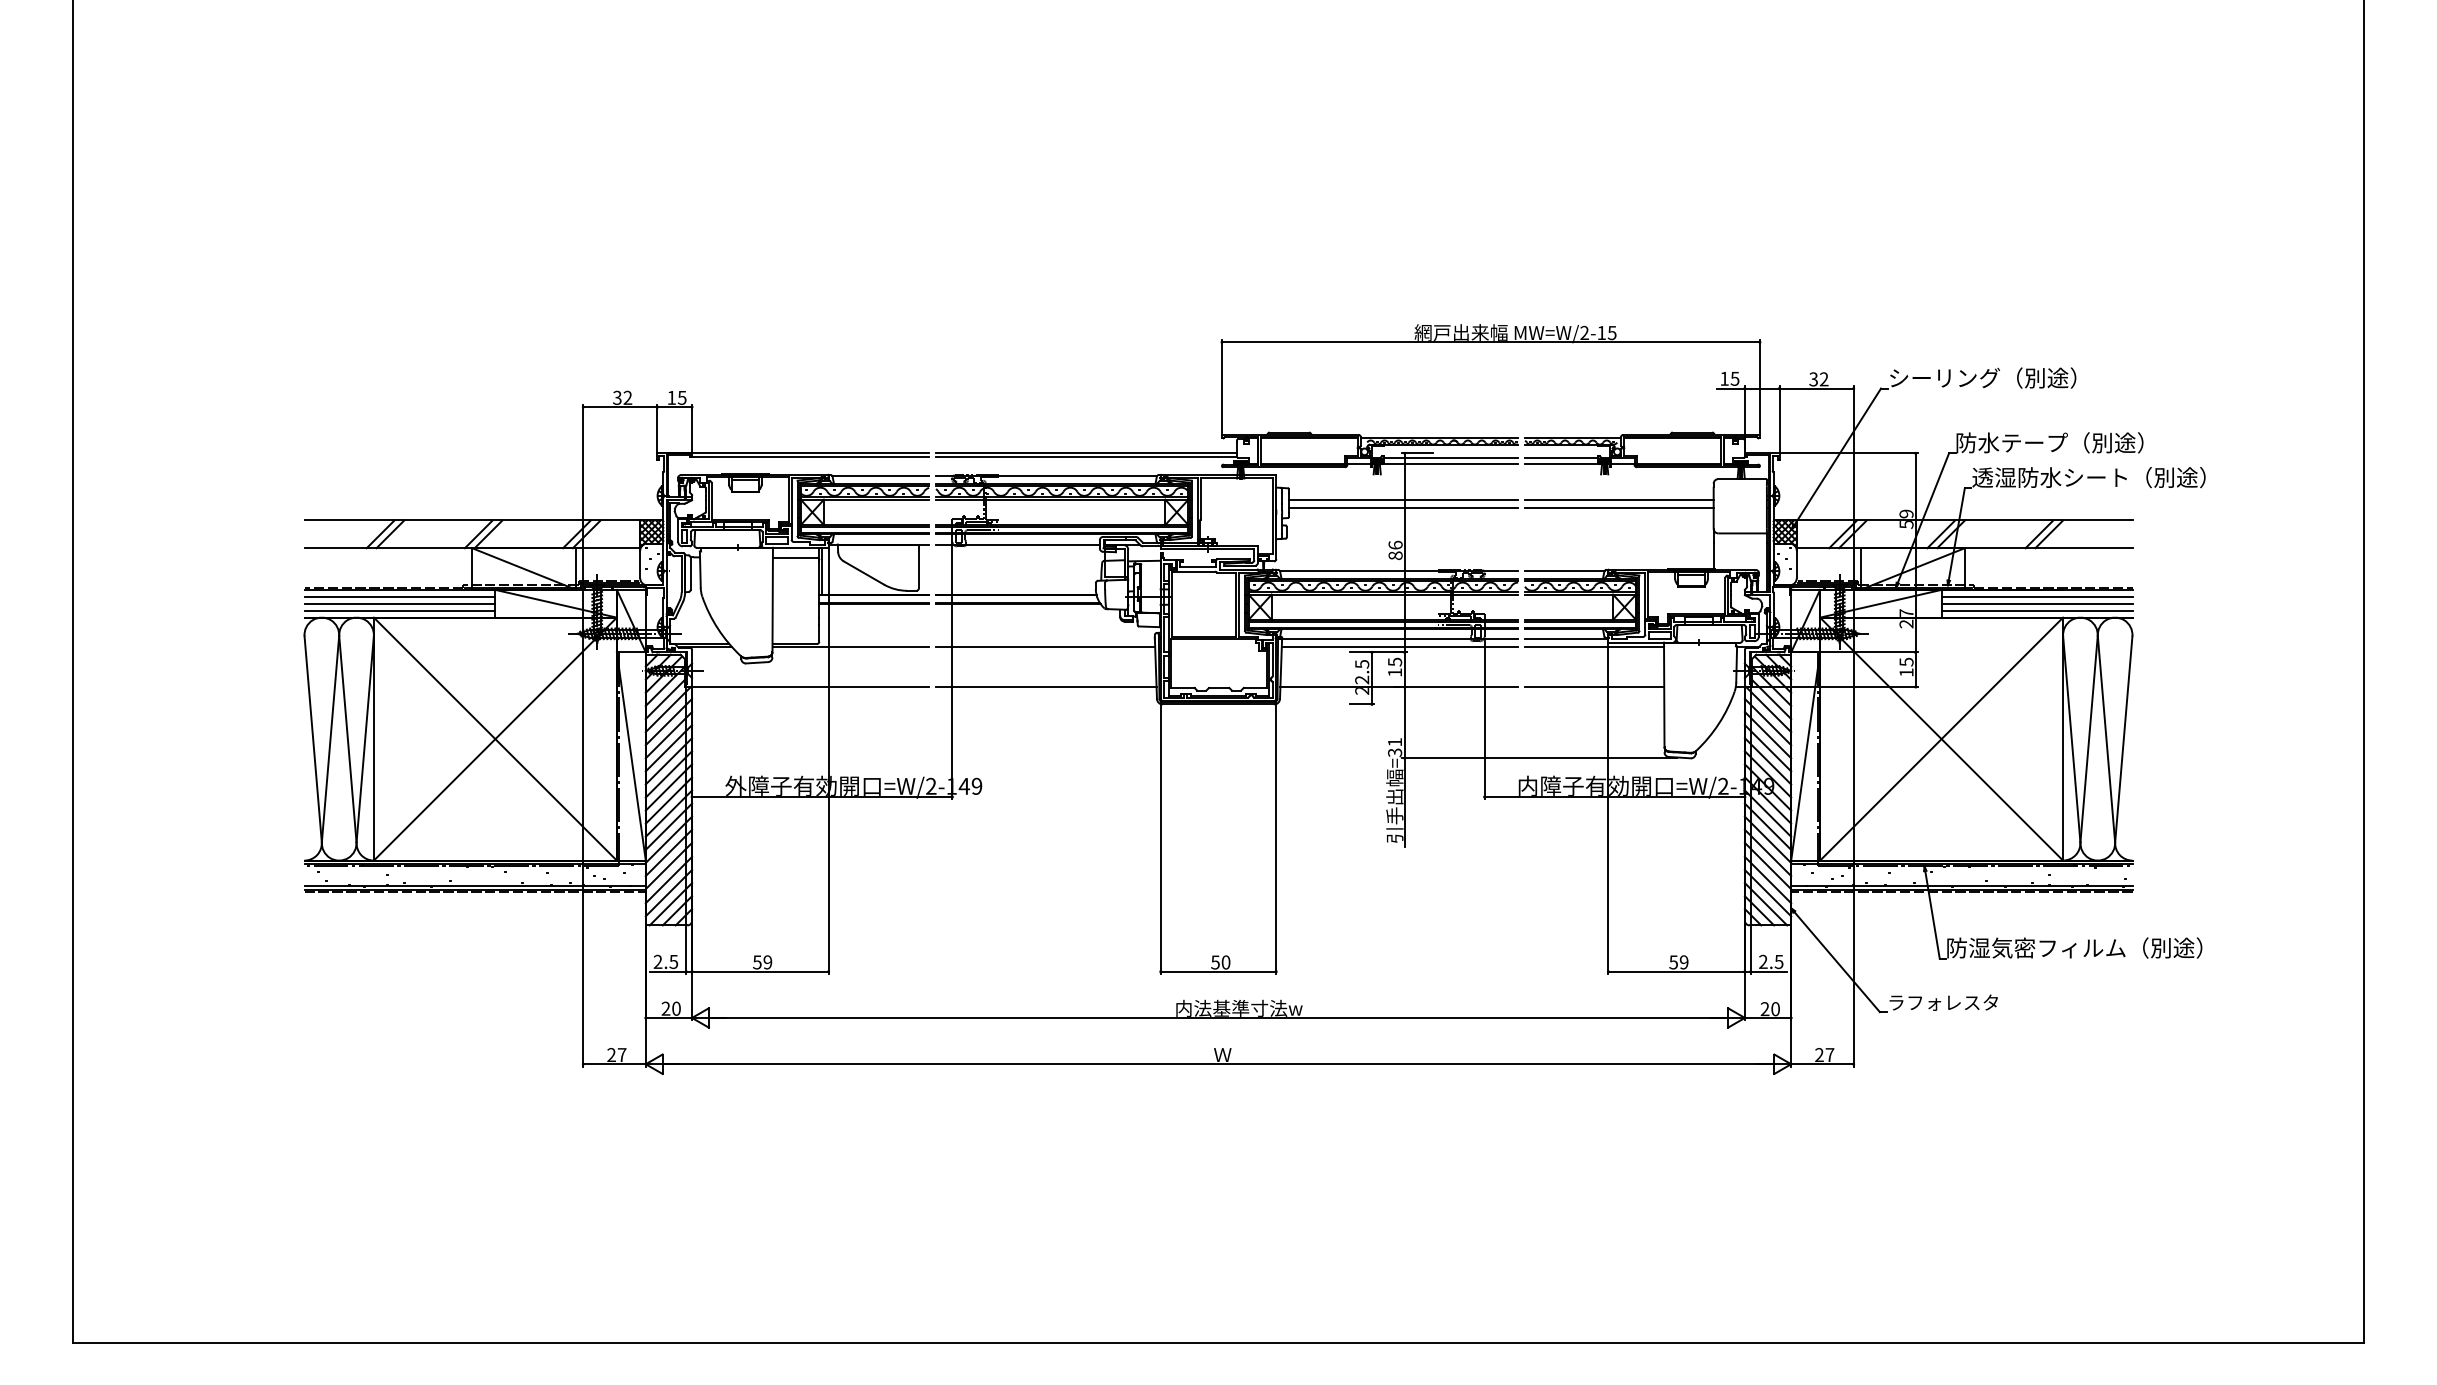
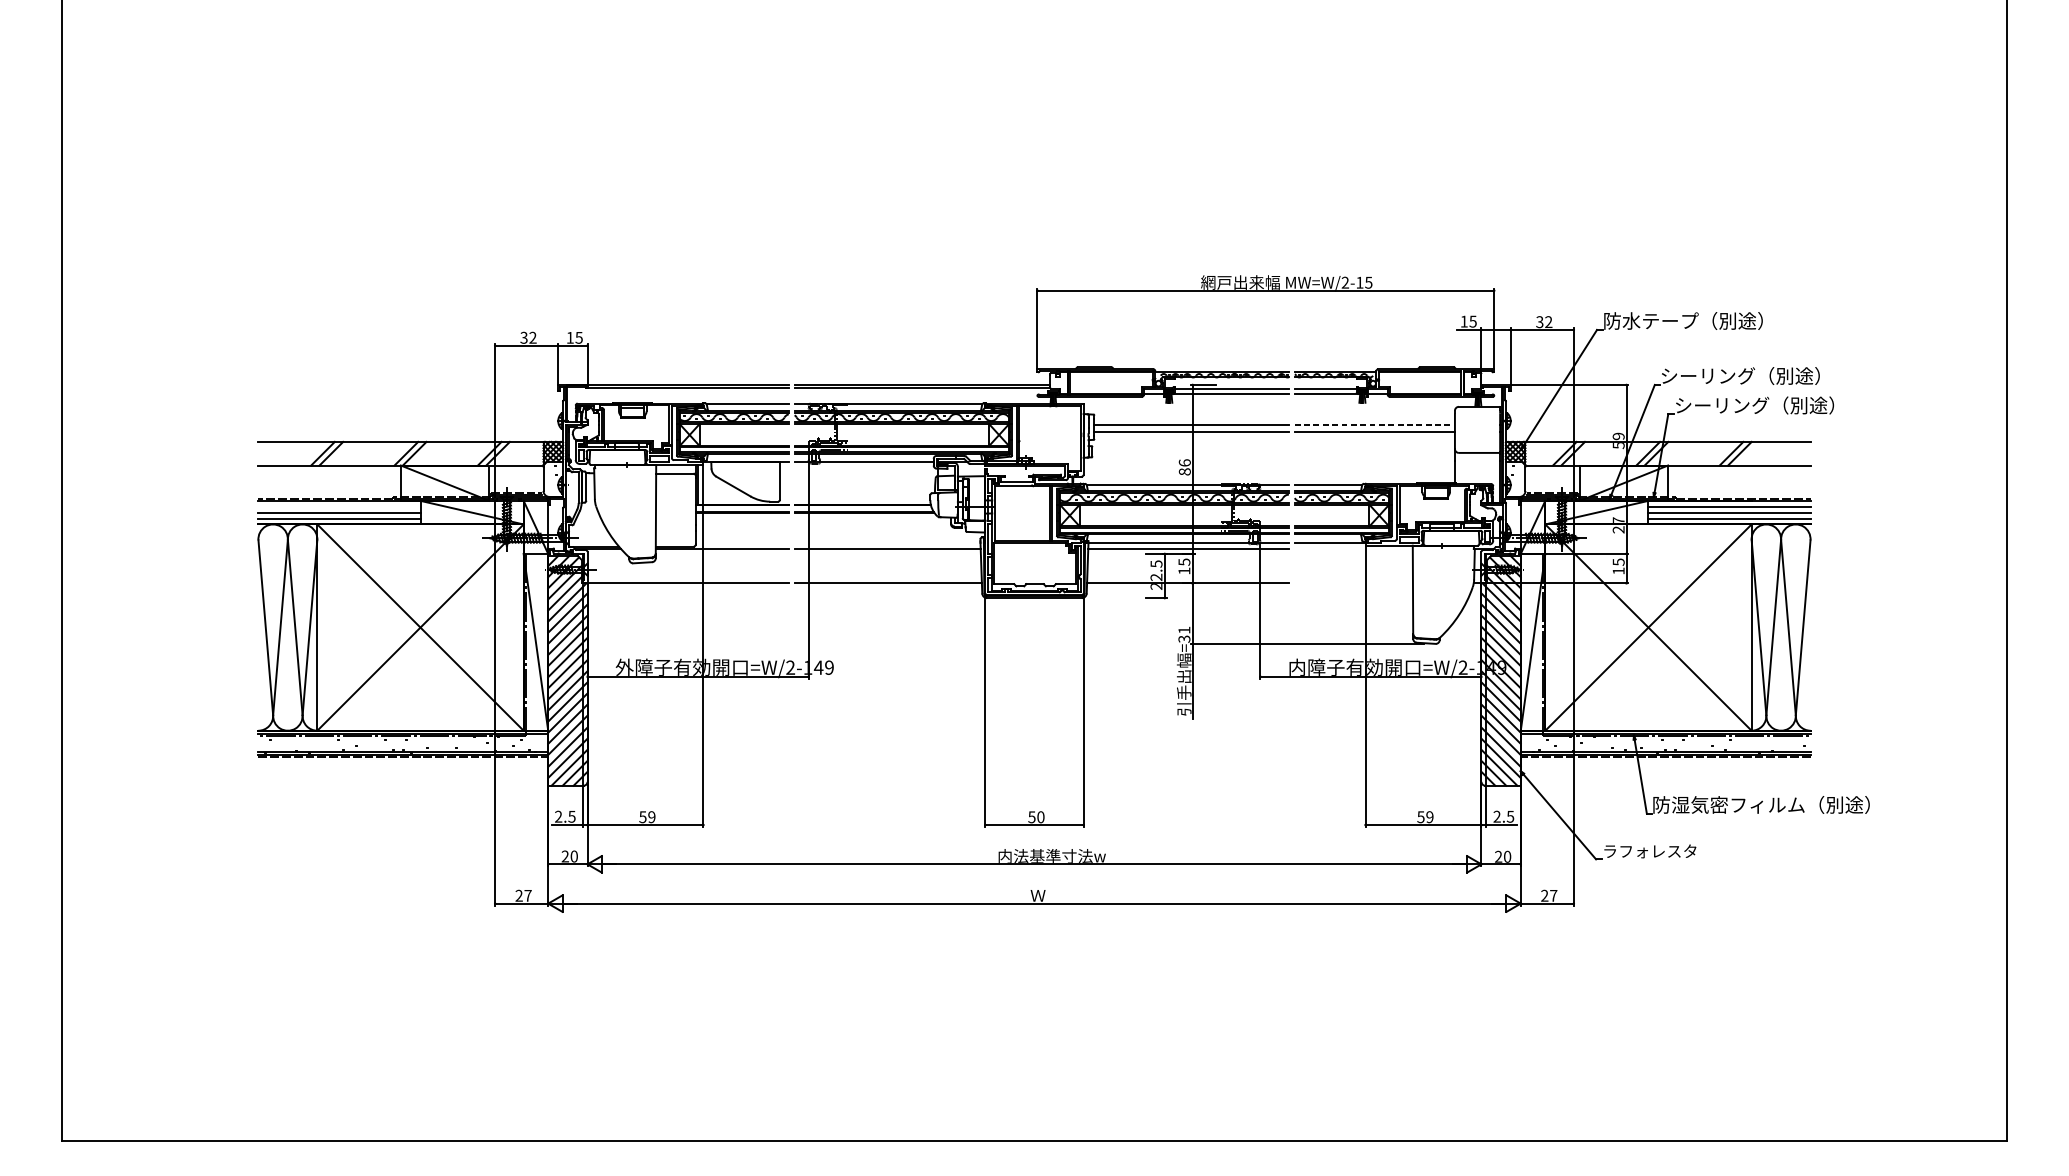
text: (1944, 377) -> (1650, 320), シーリング（別途） -> 防水テープ（別途）
text: (2011, 442) -> (1707, 375), 防水テープ（別途） -> シーリング（別途）
text: (2088, 477) -> (1773, 405), 透湿防水シート（別途） -> シーリング（別途）
line: (1619, 500) -> (1374, 424), solid -> dashed
line: (399, 596) -> (339, 506), removed
line: (1594, 646) -> (1353, 548), removed
line: (1594, 687) -> (1353, 583), removed

